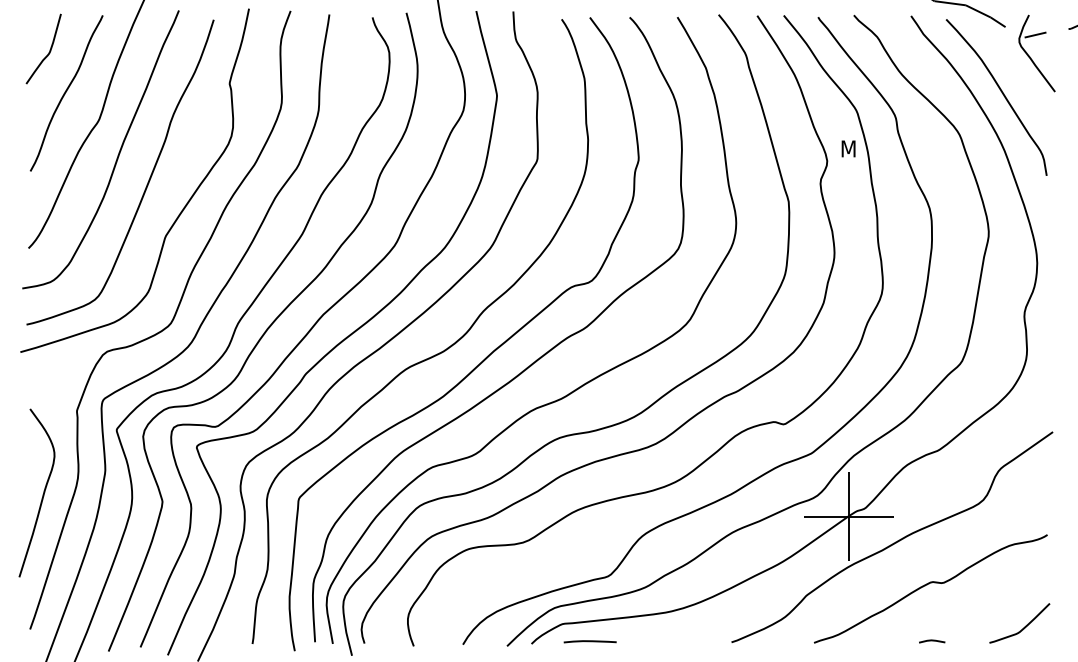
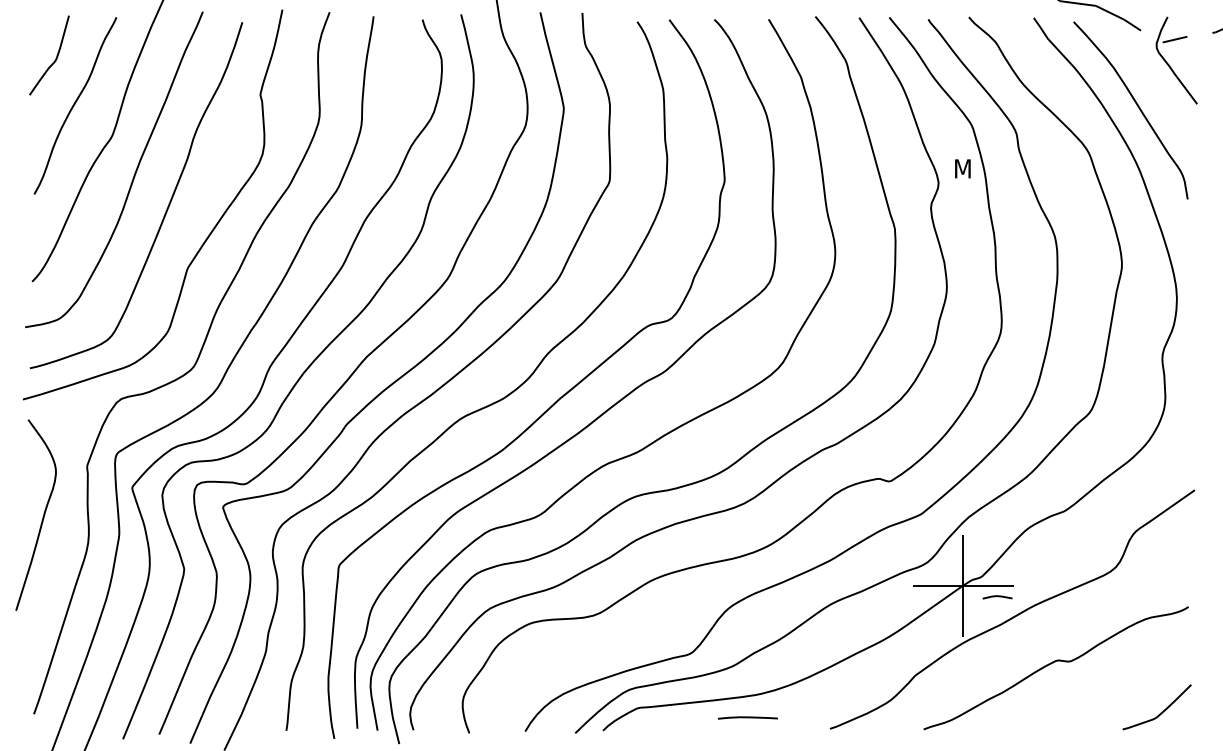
curve: (42, 494) -> (42, 516), moved
line: (589, 641) -> (747, 717), moved
line: (932, 641) -> (997, 597), moved

